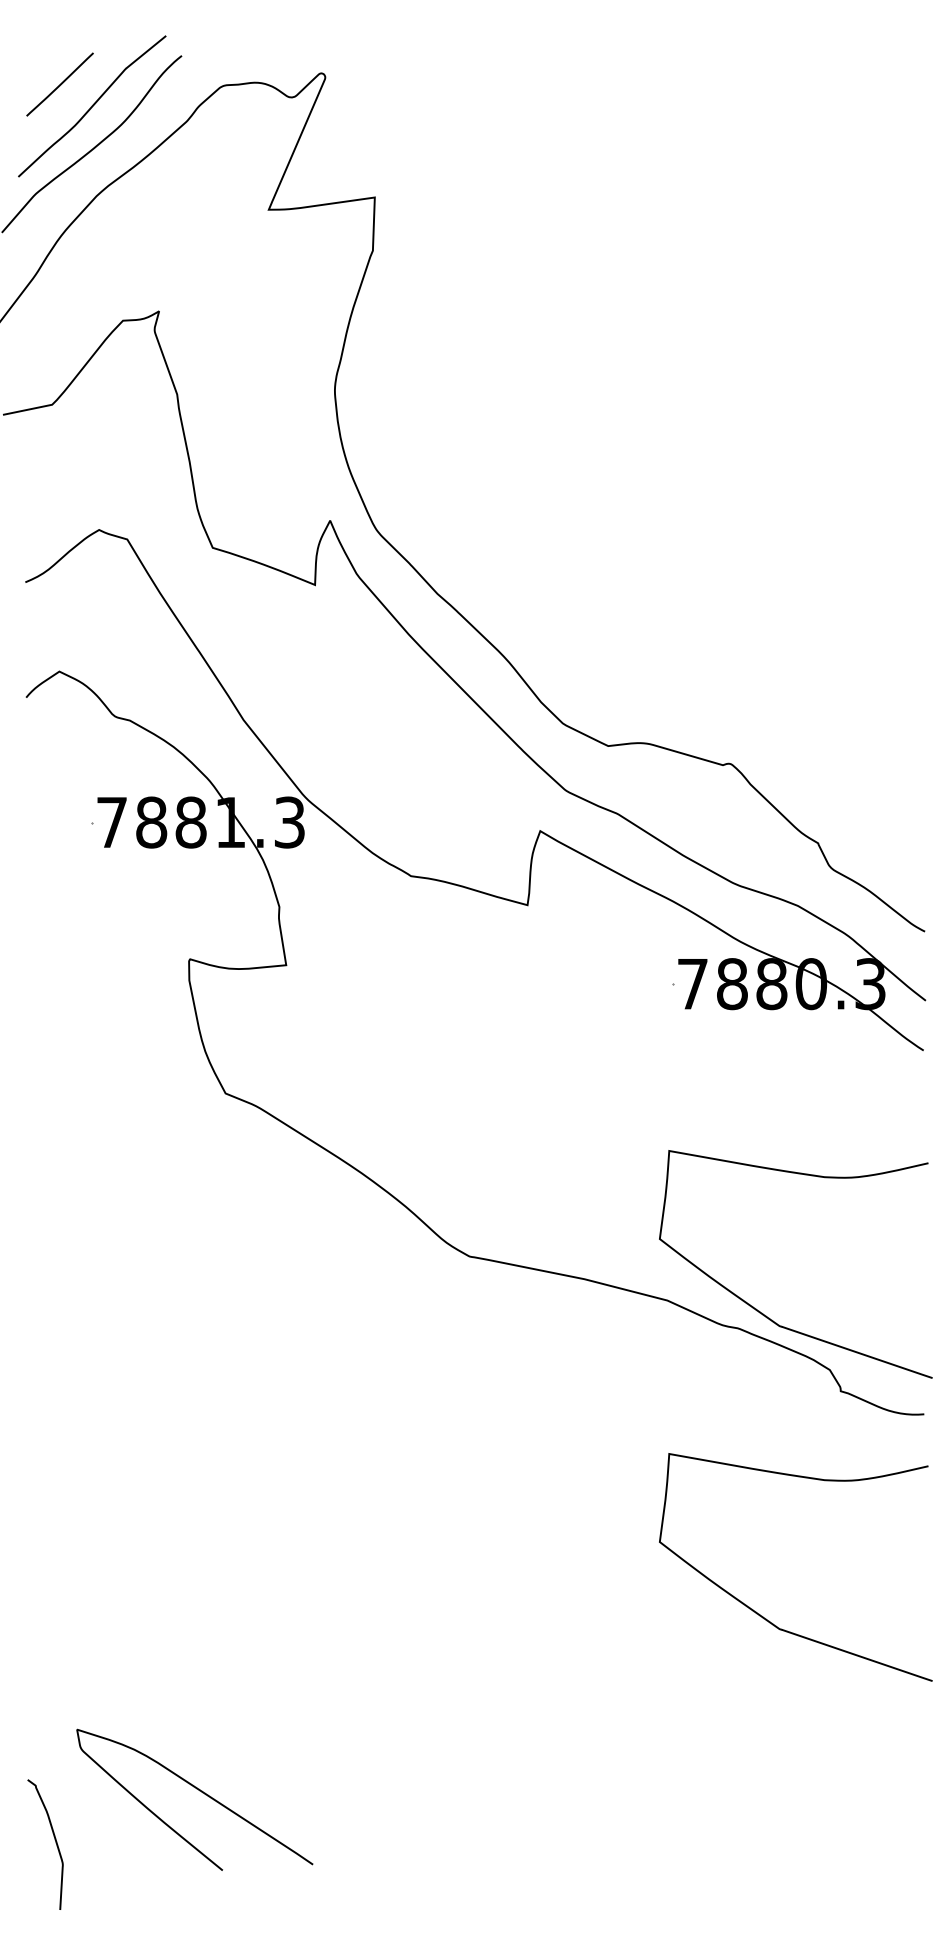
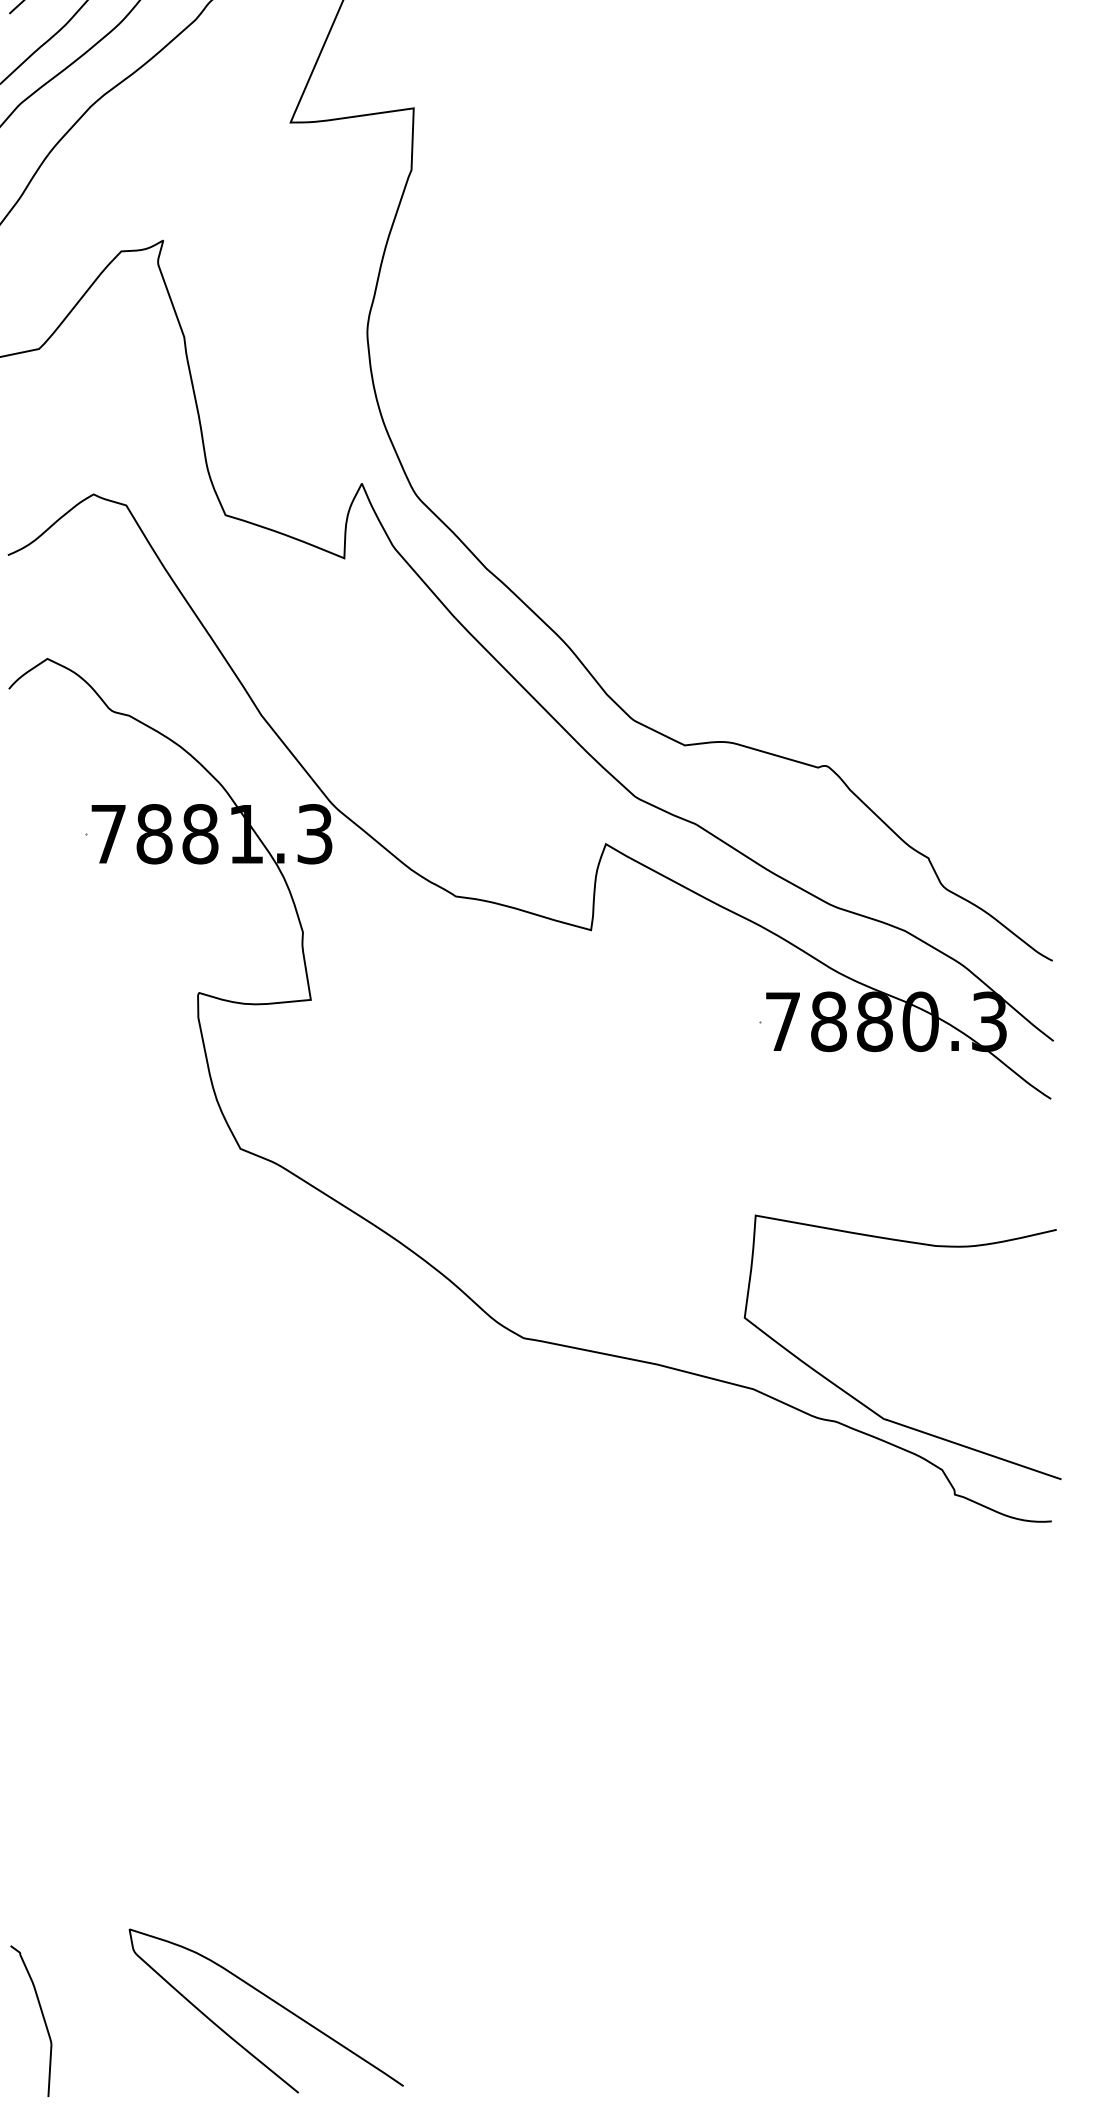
curve: (759, 1613) -> (860, 1752), removed
curve: (199, 1791) -> (271, 2001), moved

